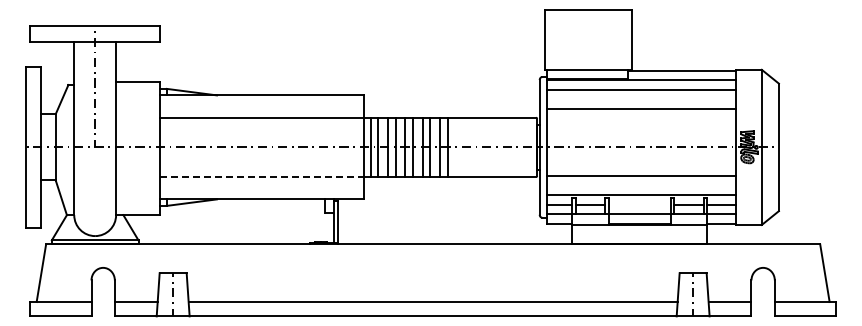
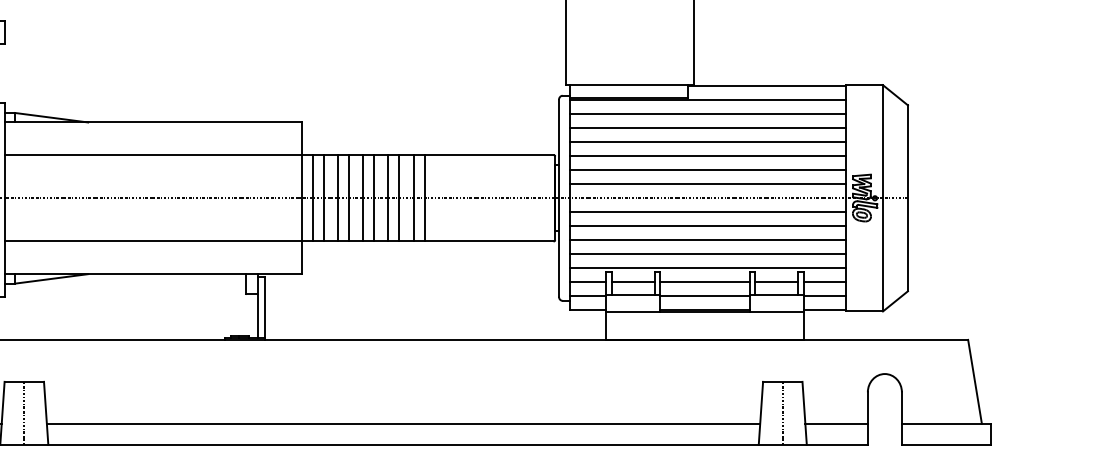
line: (641, 99) -> (707, 128), added
line: (641, 118) -> (707, 156), added
line: (641, 128) -> (707, 170), added
line: (641, 137) -> (707, 183), added
line: (641, 156) -> (707, 211), added
line: (641, 166) -> (707, 226), added
line: (262, 176) -> (154, 240), dashed -> solid
line: (641, 185) -> (707, 253), added
line: (639, 204) -> (704, 281), added

